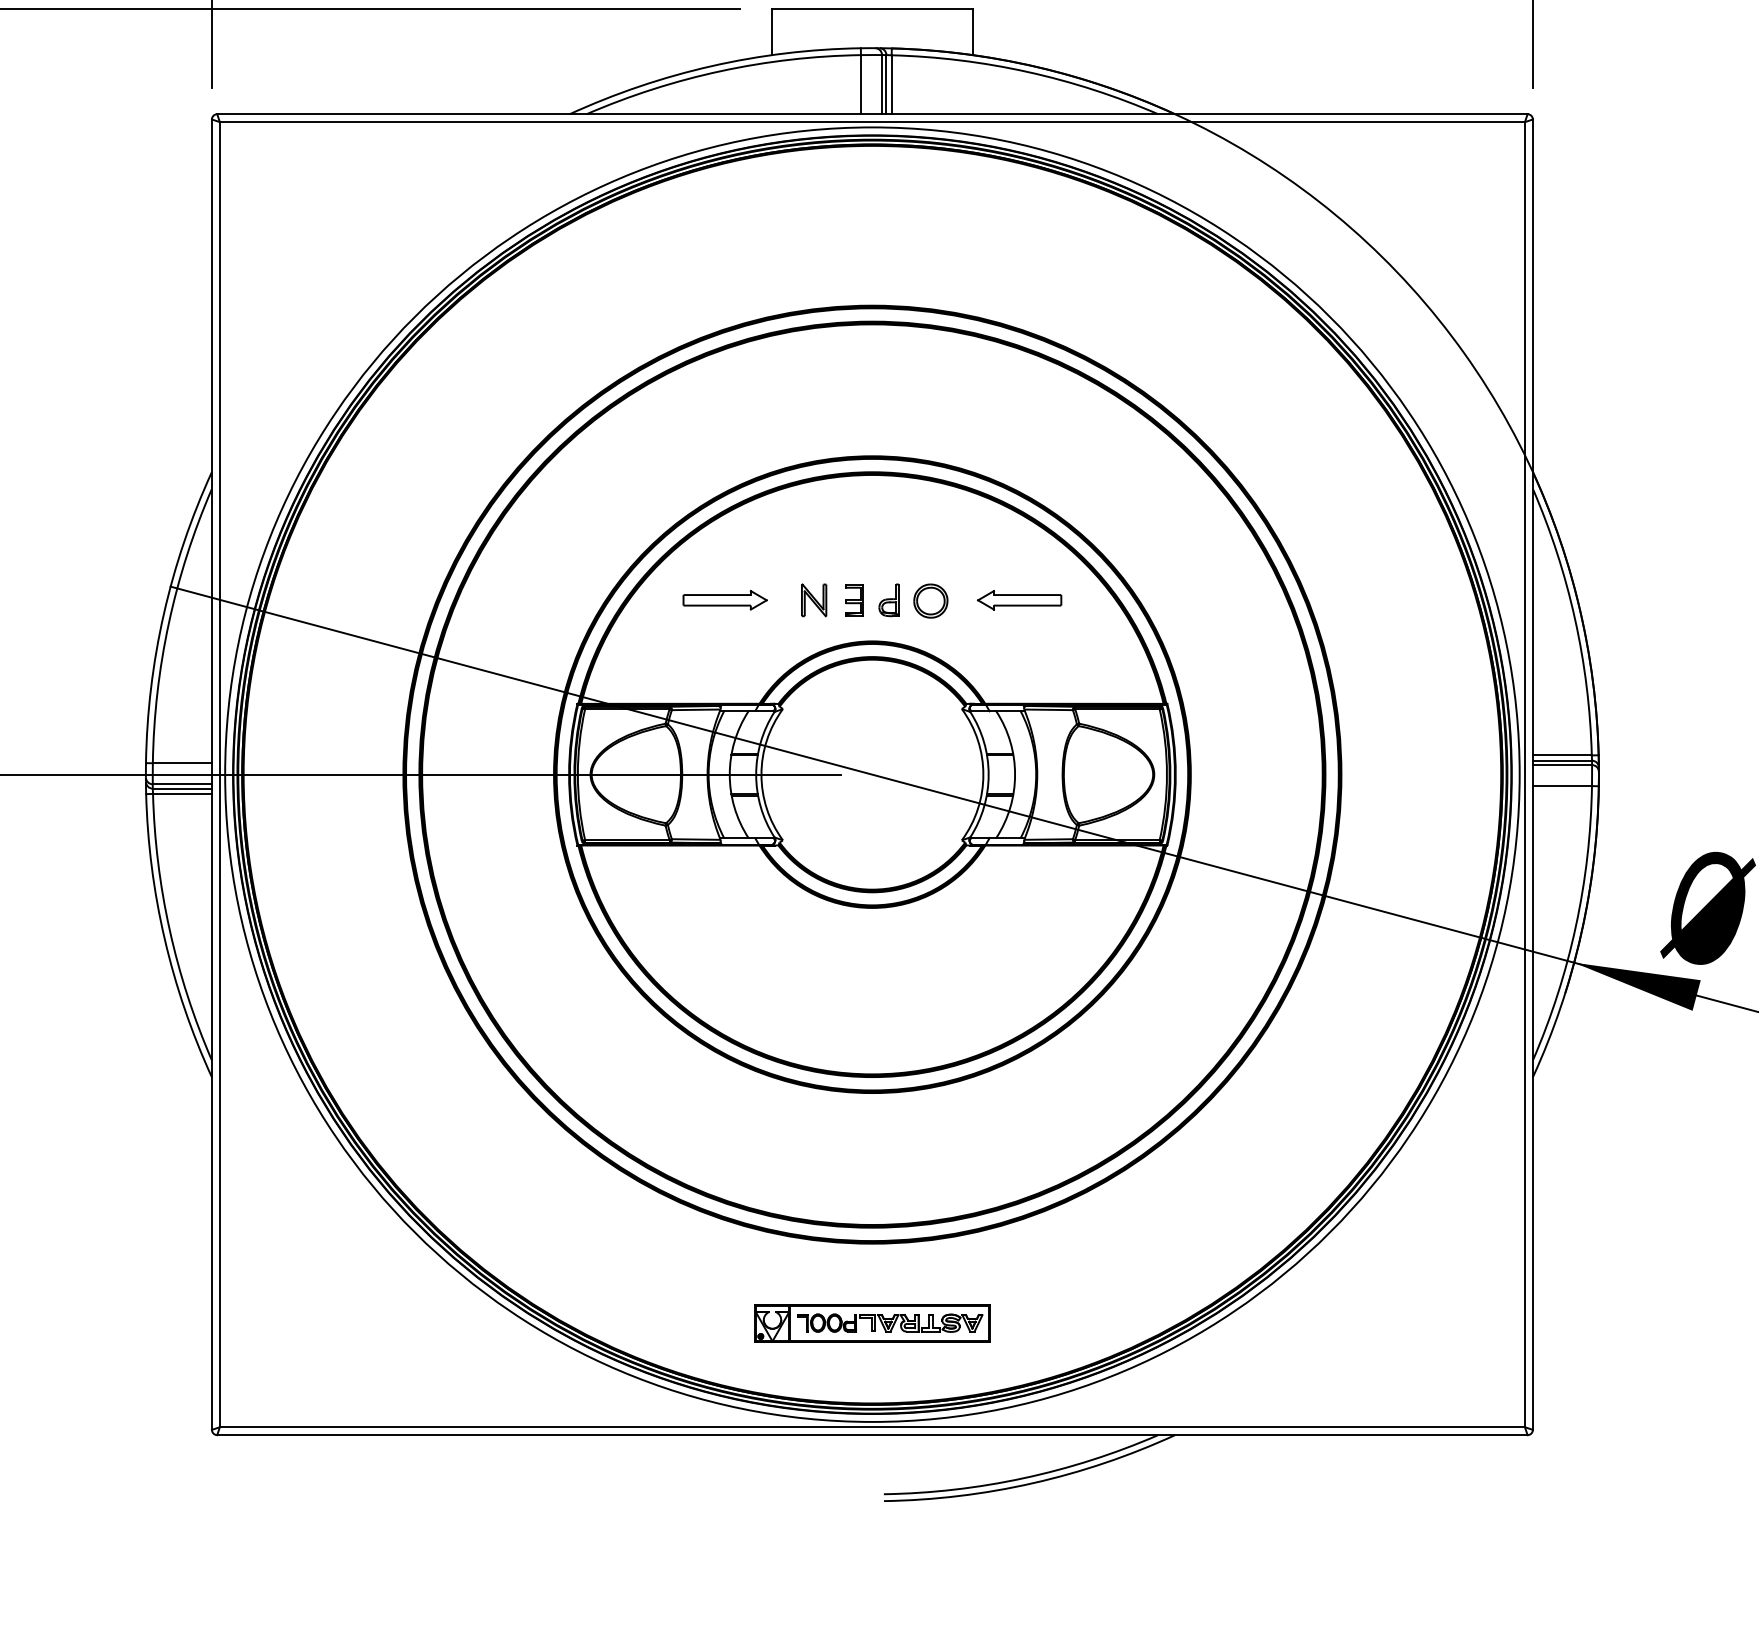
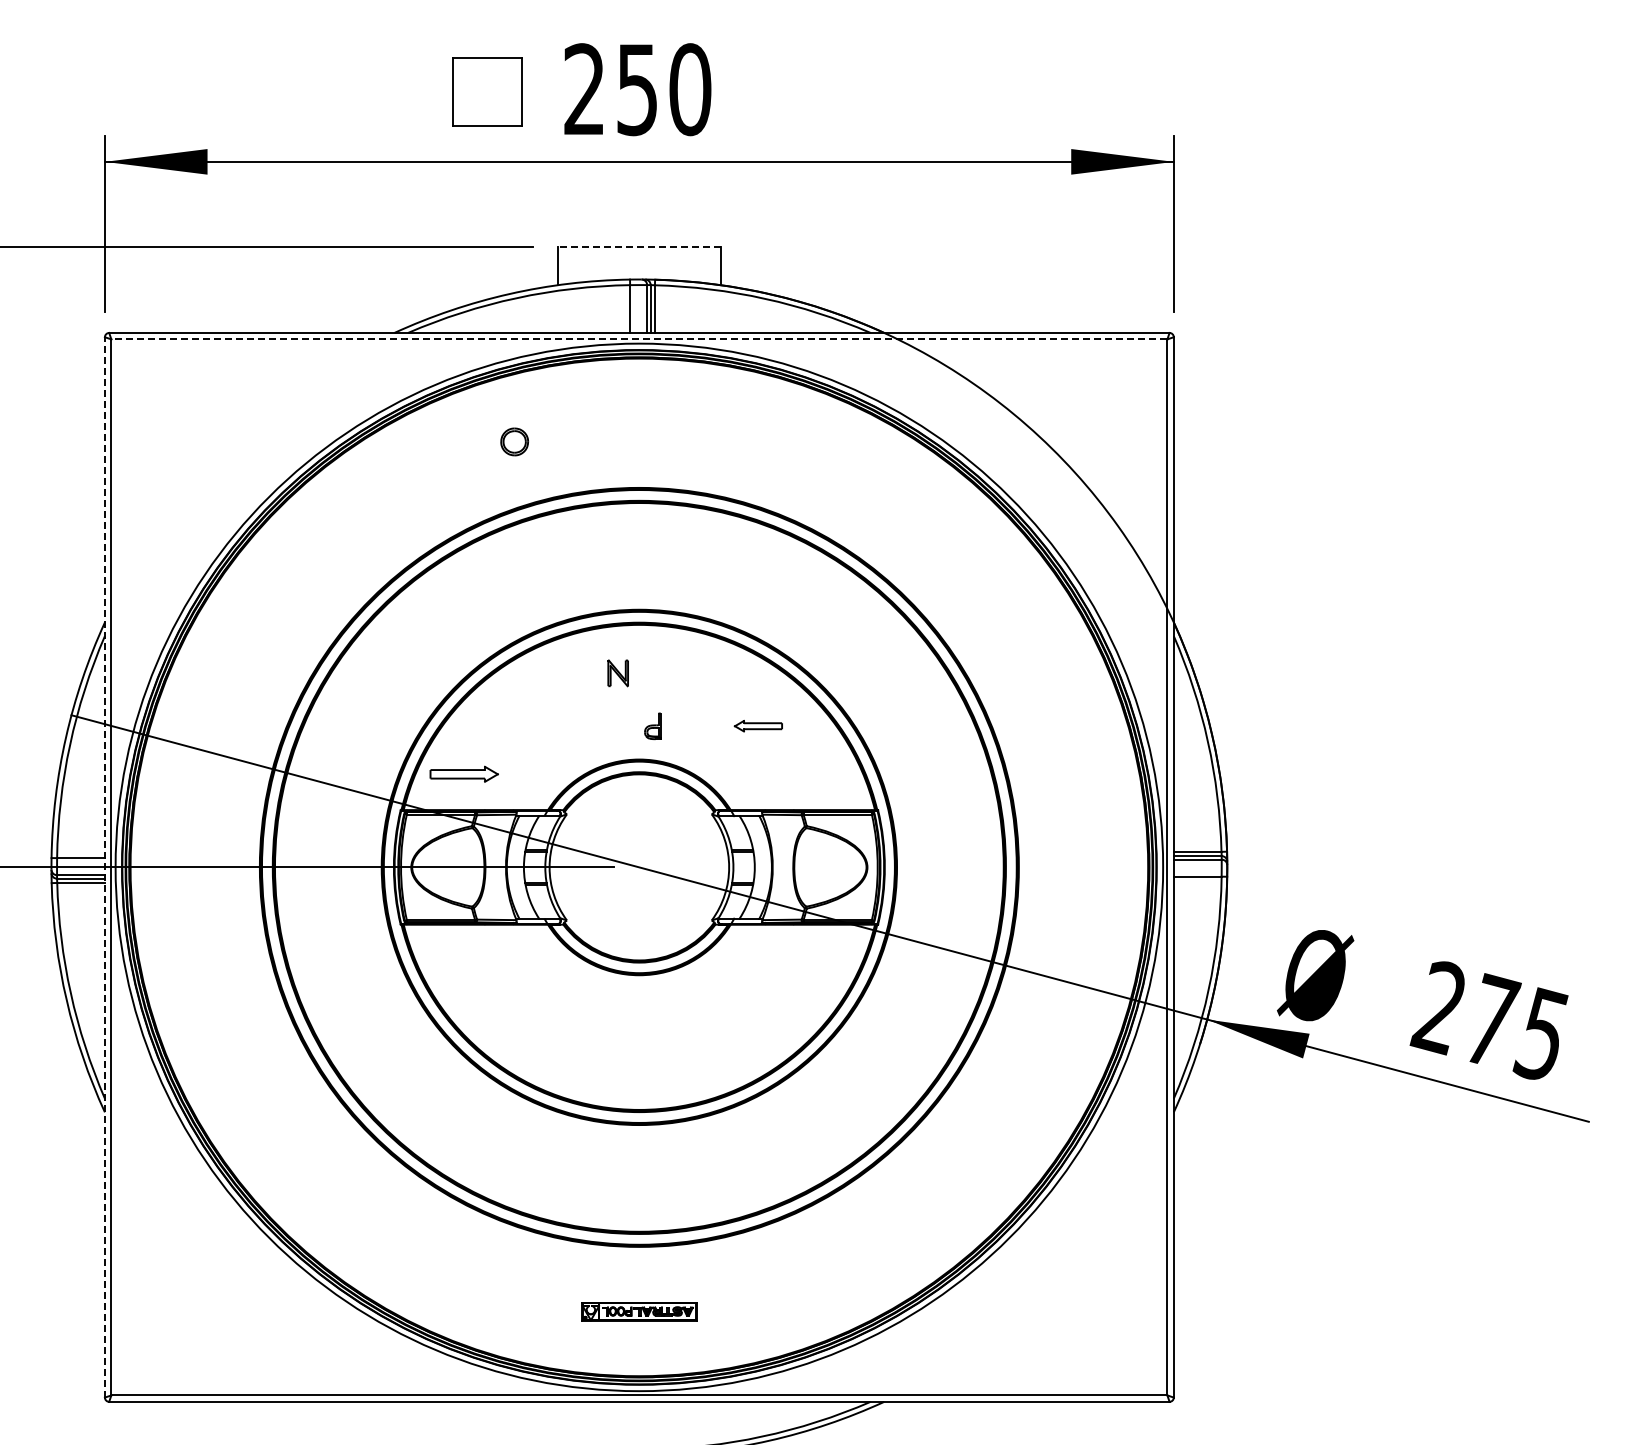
line: (871, 8) -> (638, 247), solid -> dashed
line: (871, 122) -> (638, 339), solid -> dashed
part: (724, 599) -> (463, 773), moved
part: (1019, 599) -> (758, 725), size x0.7
part: (813, 600) -> (617, 673), moved
part: (854, 600) -> (624, 726), removed
part: (930, 600) -> (514, 441), moved
line: (211, 773) -> (104, 866), solid -> dashed
part: (872, 1323) -> (639, 1311), size x0.6

